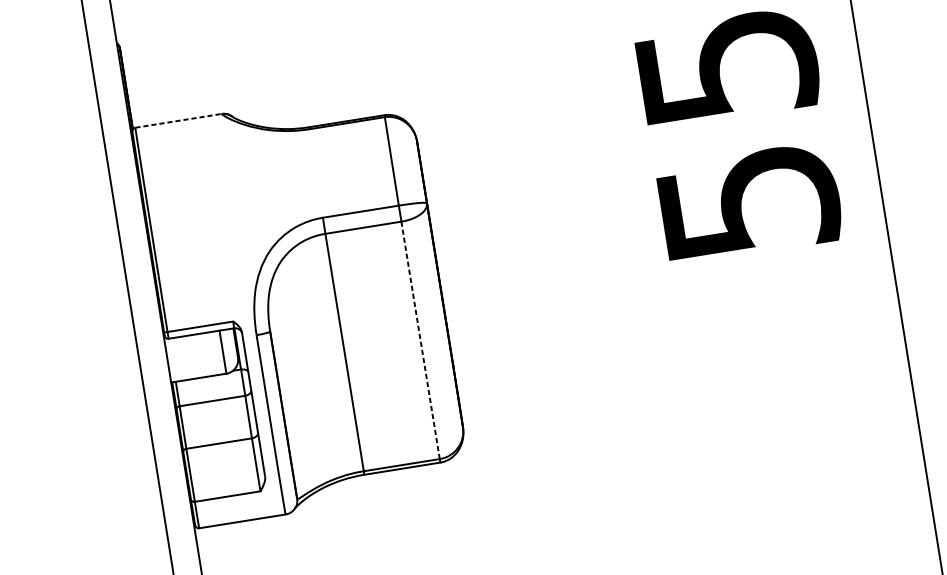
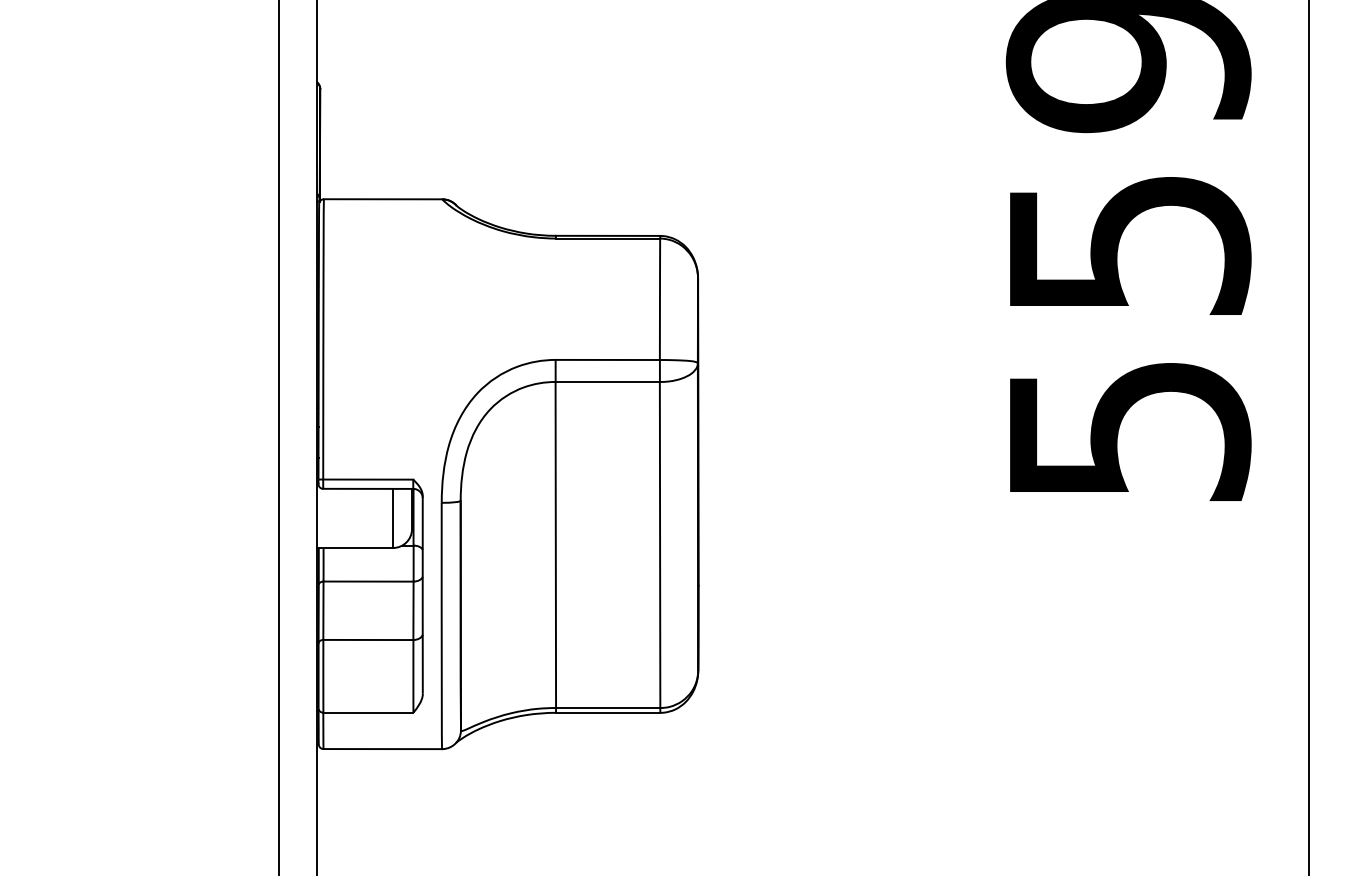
line: (178, 120) -> (383, 199), dashed -> solid
line: (420, 340) -> (660, 545), dashed -> solid

